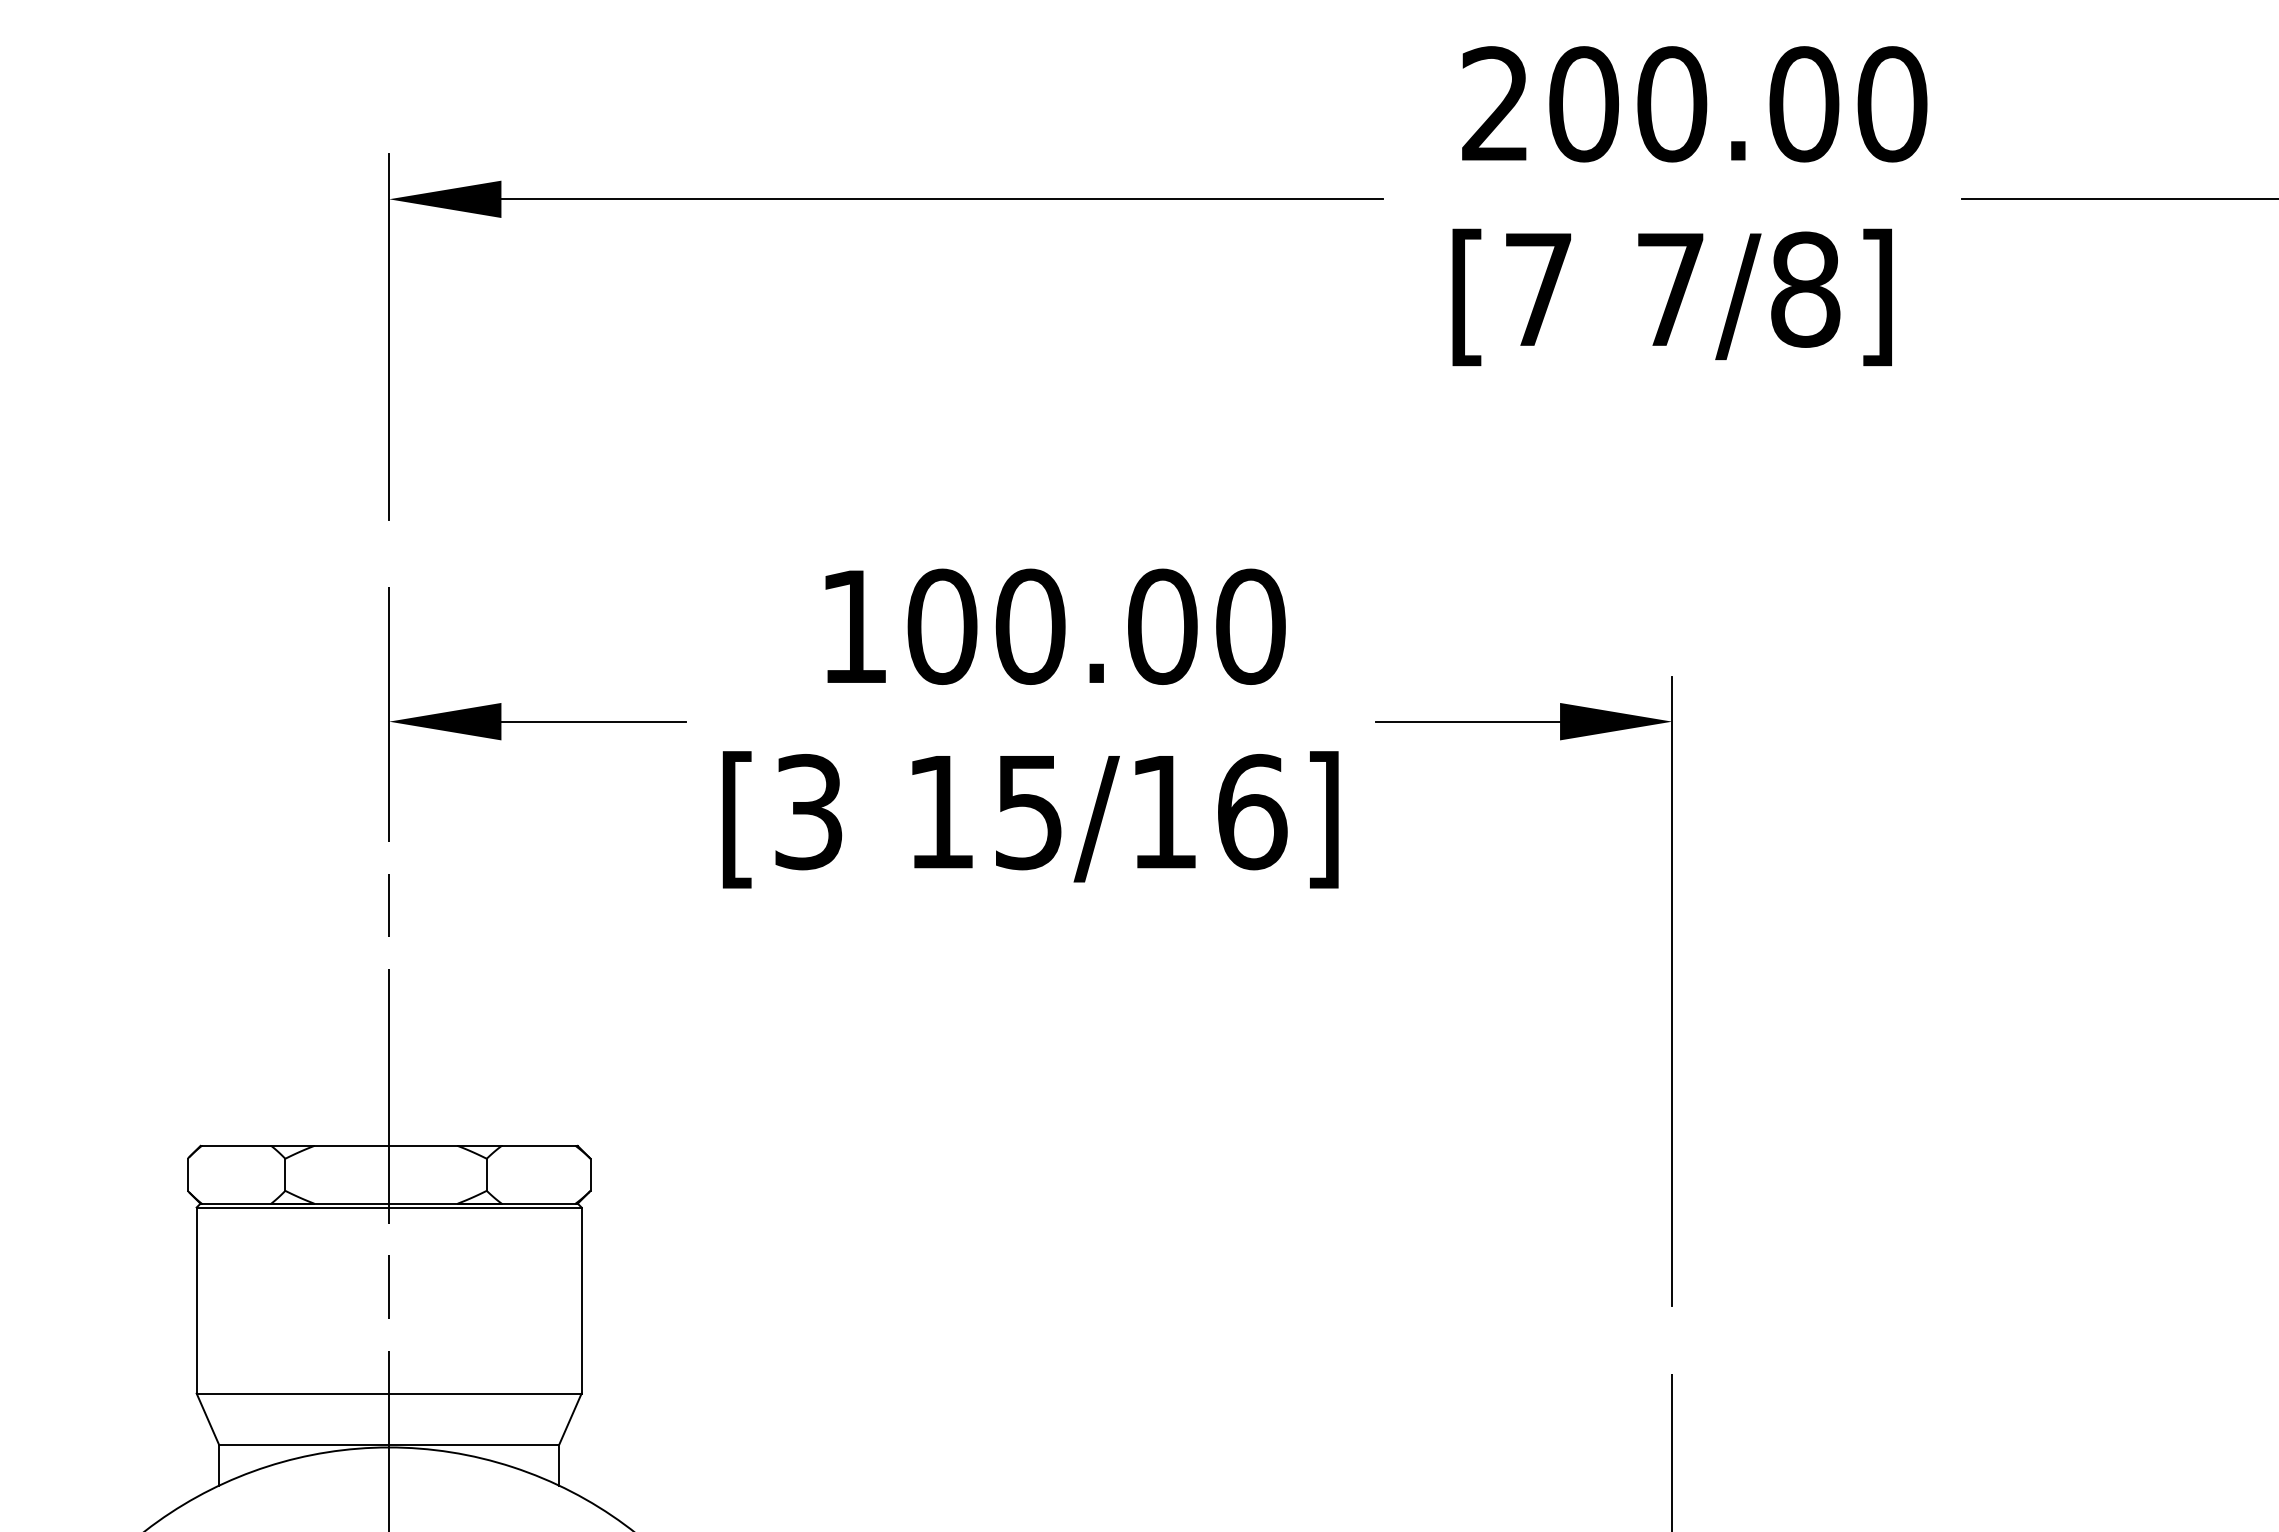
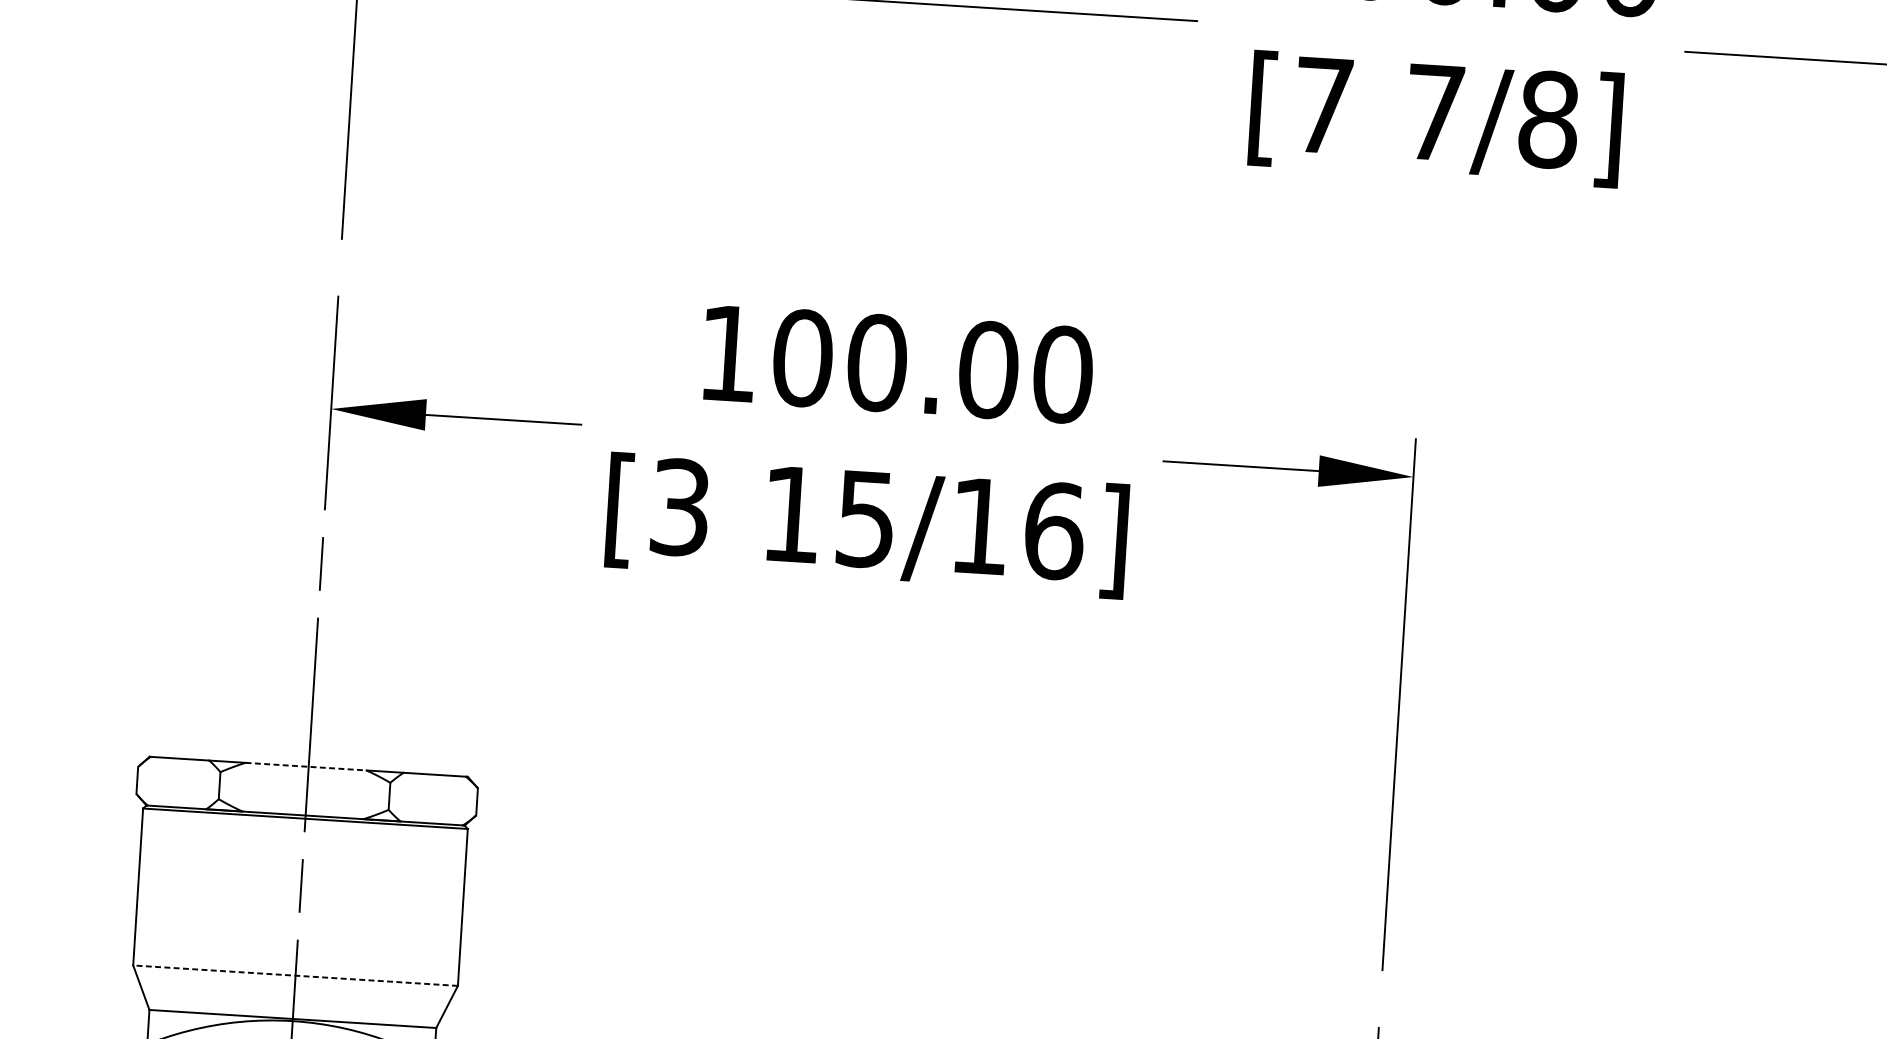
line: (386, 1145) -> (306, 766), solid -> dashed
line: (388, 1393) -> (295, 975), solid -> dashed

